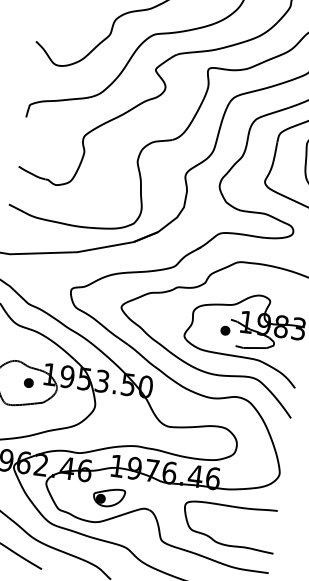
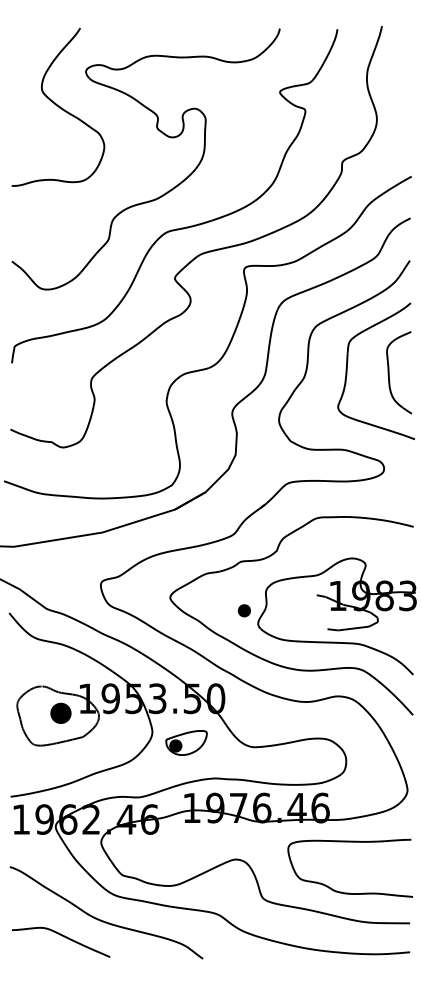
part: (224, 330) -> (243, 610), moved
part: (28, 382) -> (60, 713), size x1.6
part: (109, 497) -> (186, 742), moved

